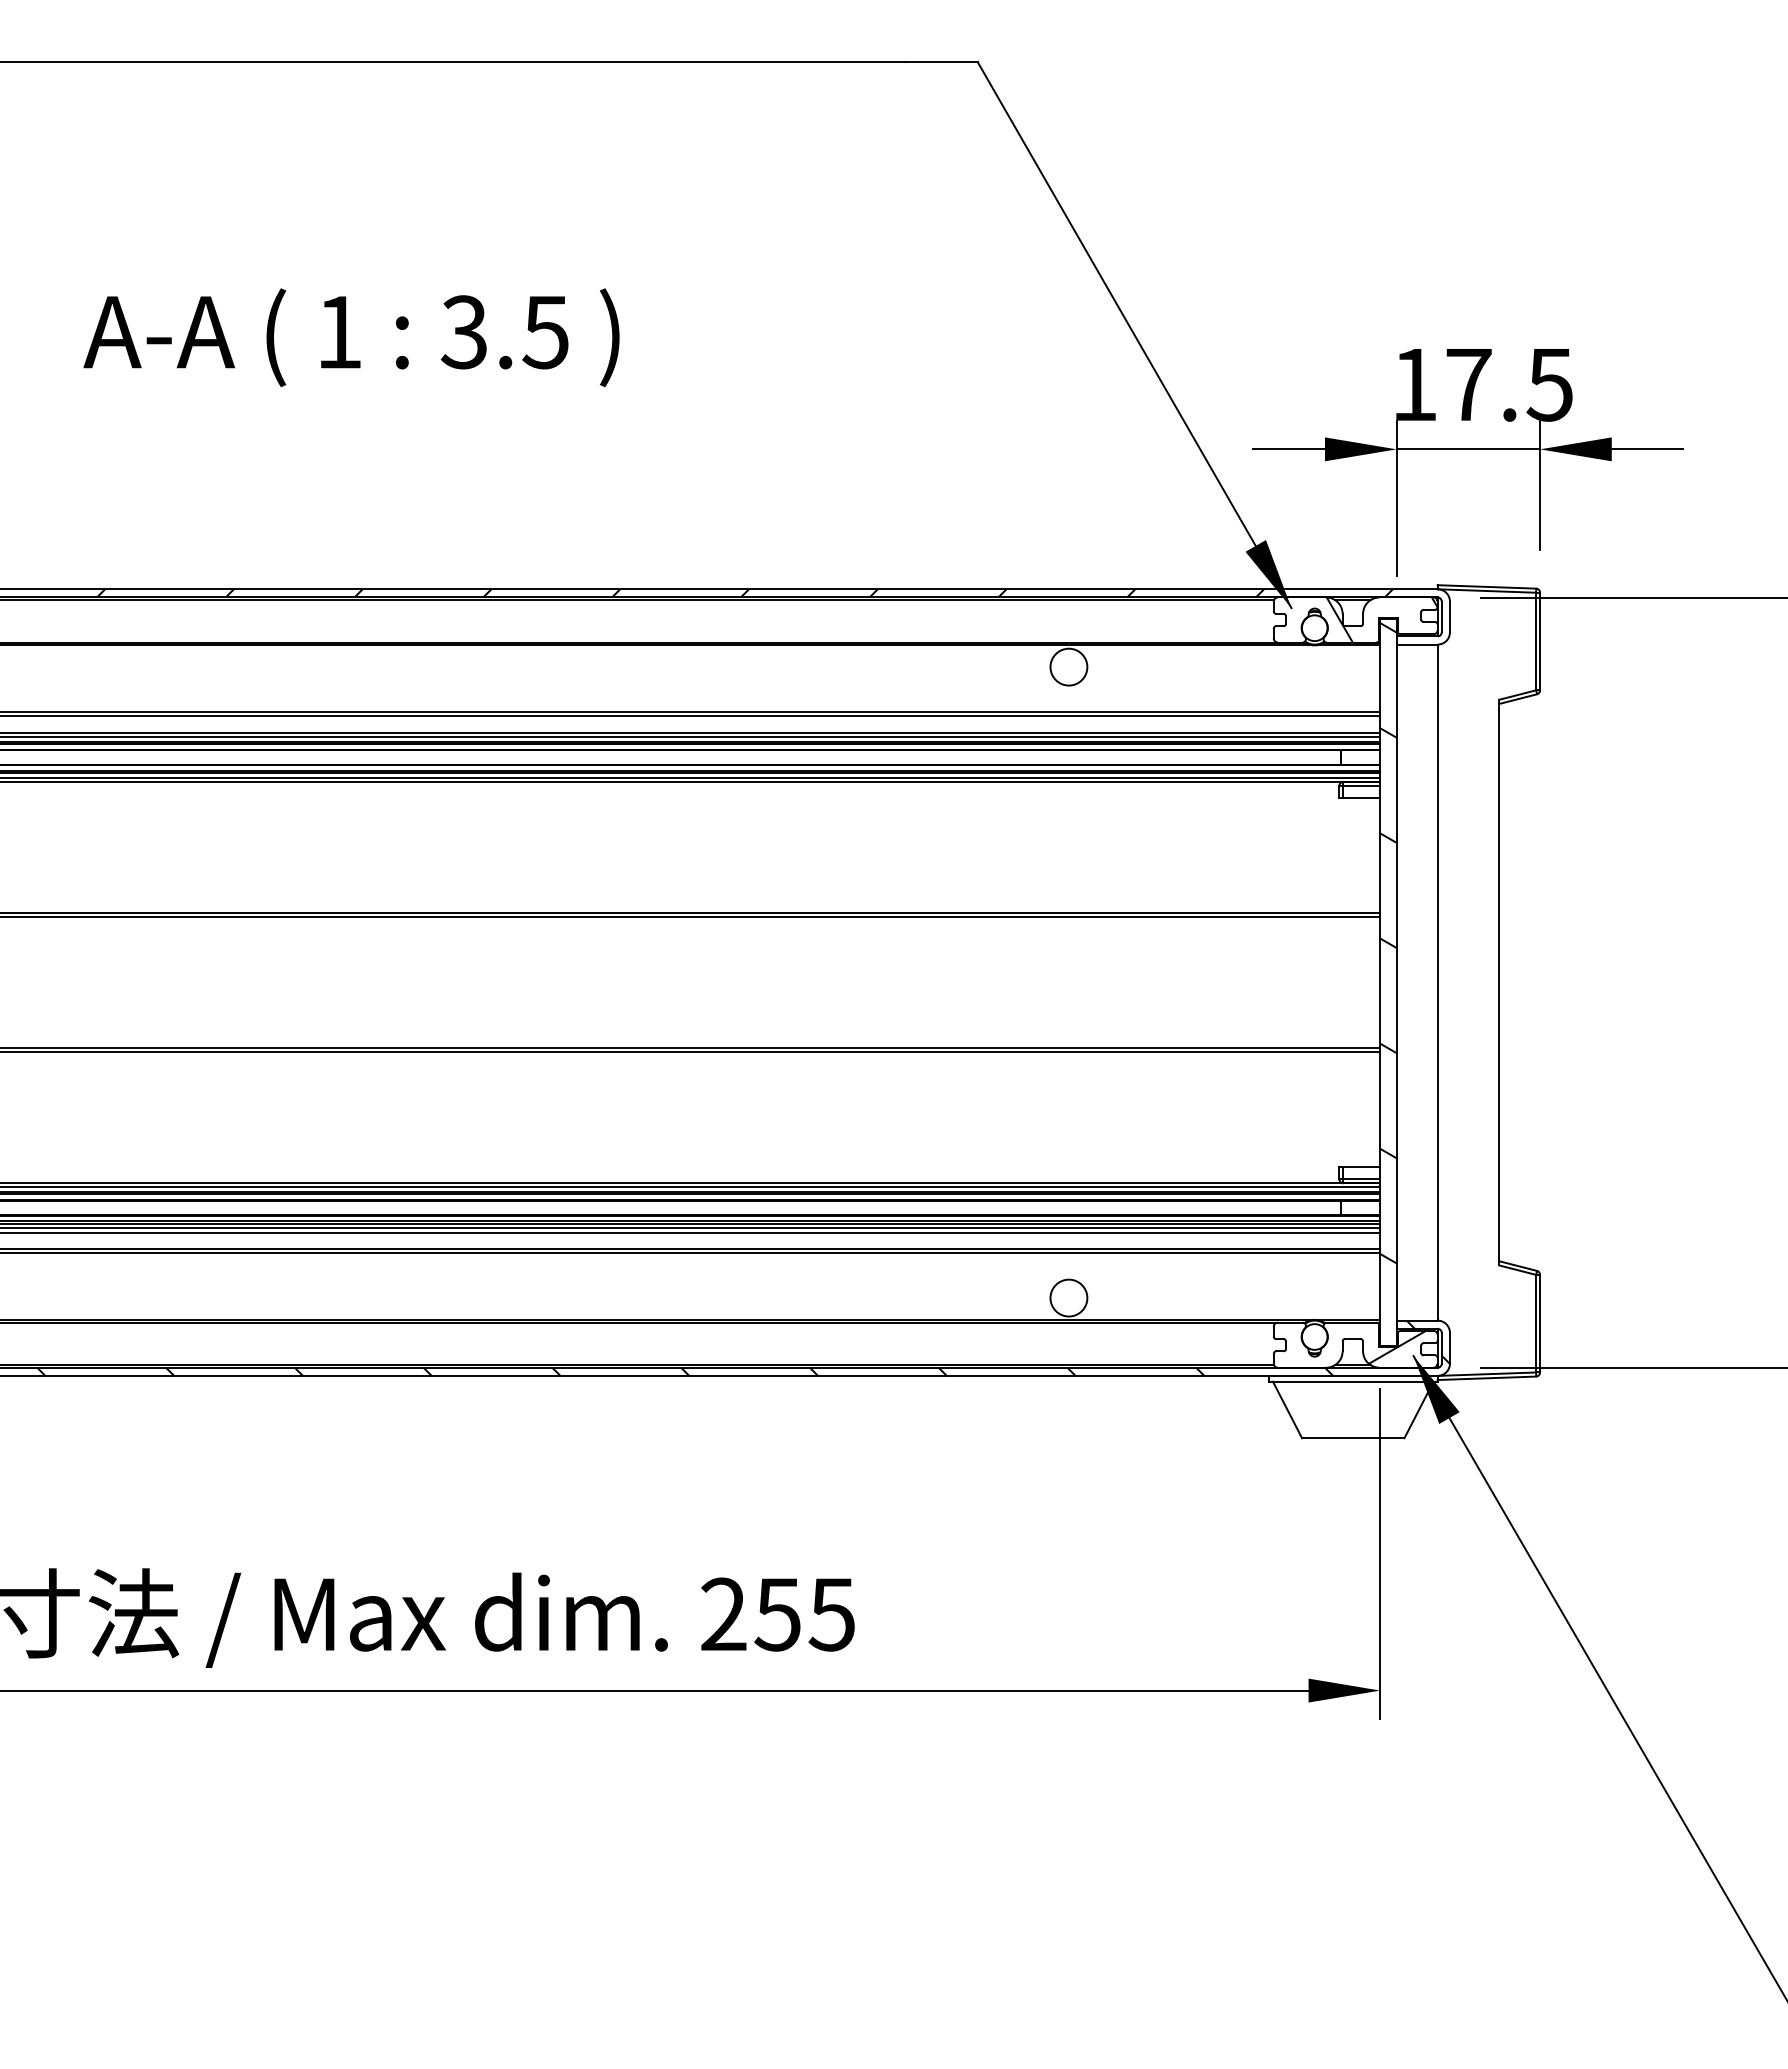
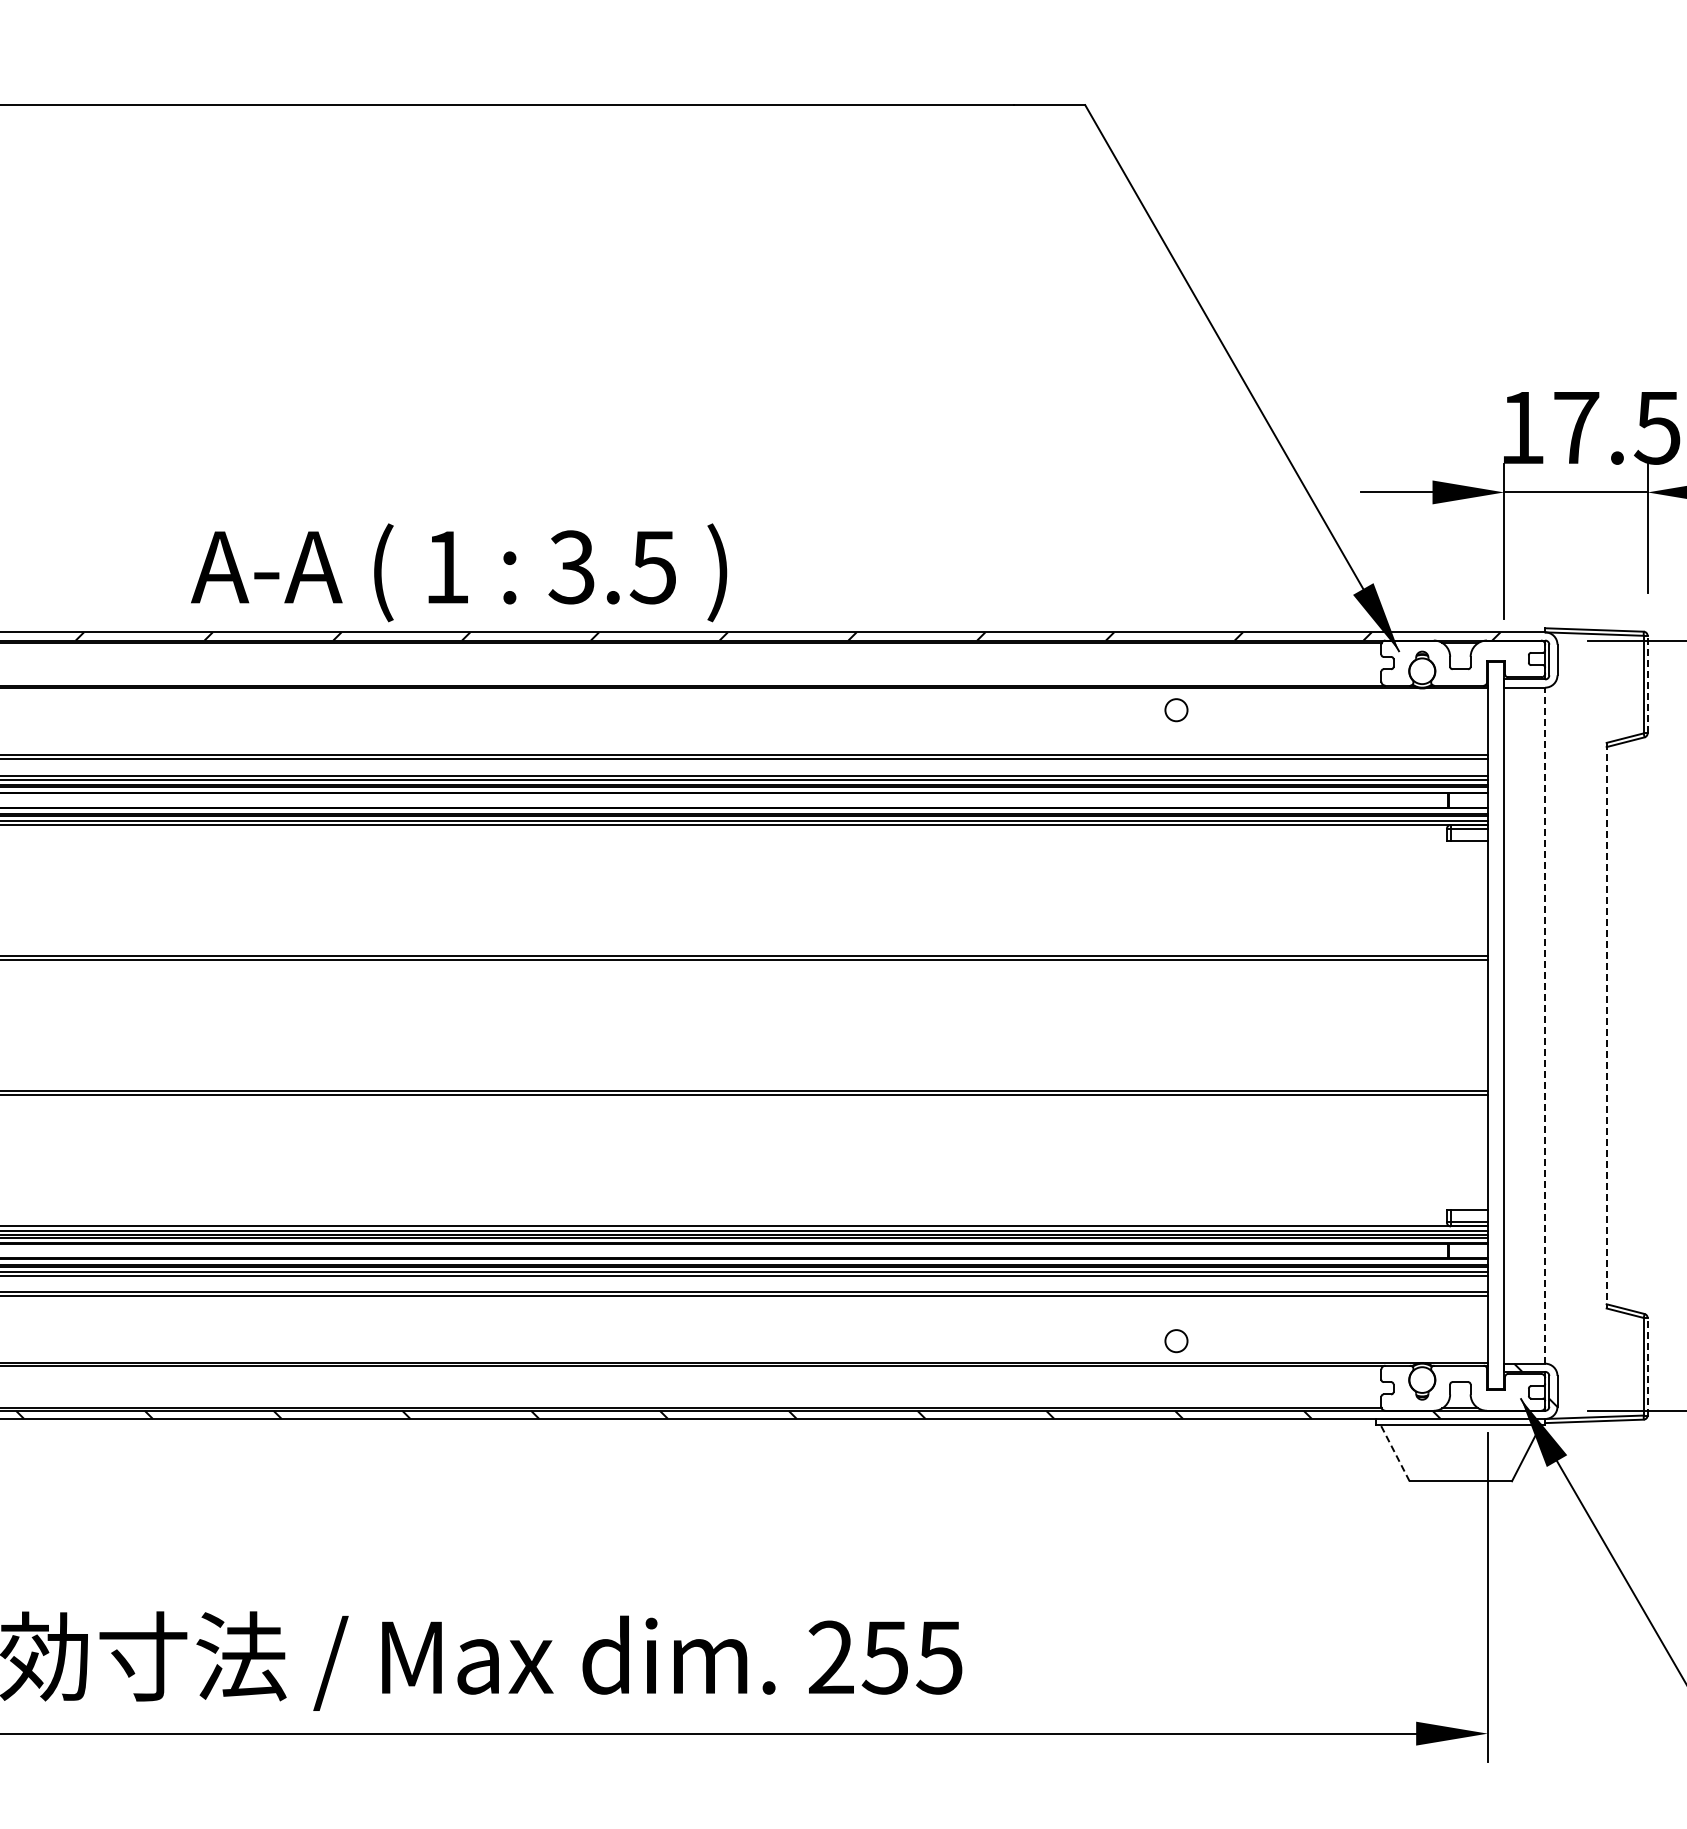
text: (351, 337) -> (459, 572), moved
hatch: (1381, 619) -> (1489, 662), removed
line: (1540, 641) -> (1648, 684), solid -> dashed
circle: (1068, 666) -> (1176, 709), size x0.6
hatch: (1388, 943) -> (1496, 986), removed
line: (1437, 982) -> (1545, 1025), solid -> dashed
line: (1499, 982) -> (1607, 1025), solid -> dashed
circle: (1068, 1297) -> (1176, 1340), size x0.6
line: (1540, 1323) -> (1648, 1366), solid -> dashed
hatch: (1396, 1346) -> (1504, 1389), removed
line: (1287, 1409) -> (1395, 1452), solid -> dashed

